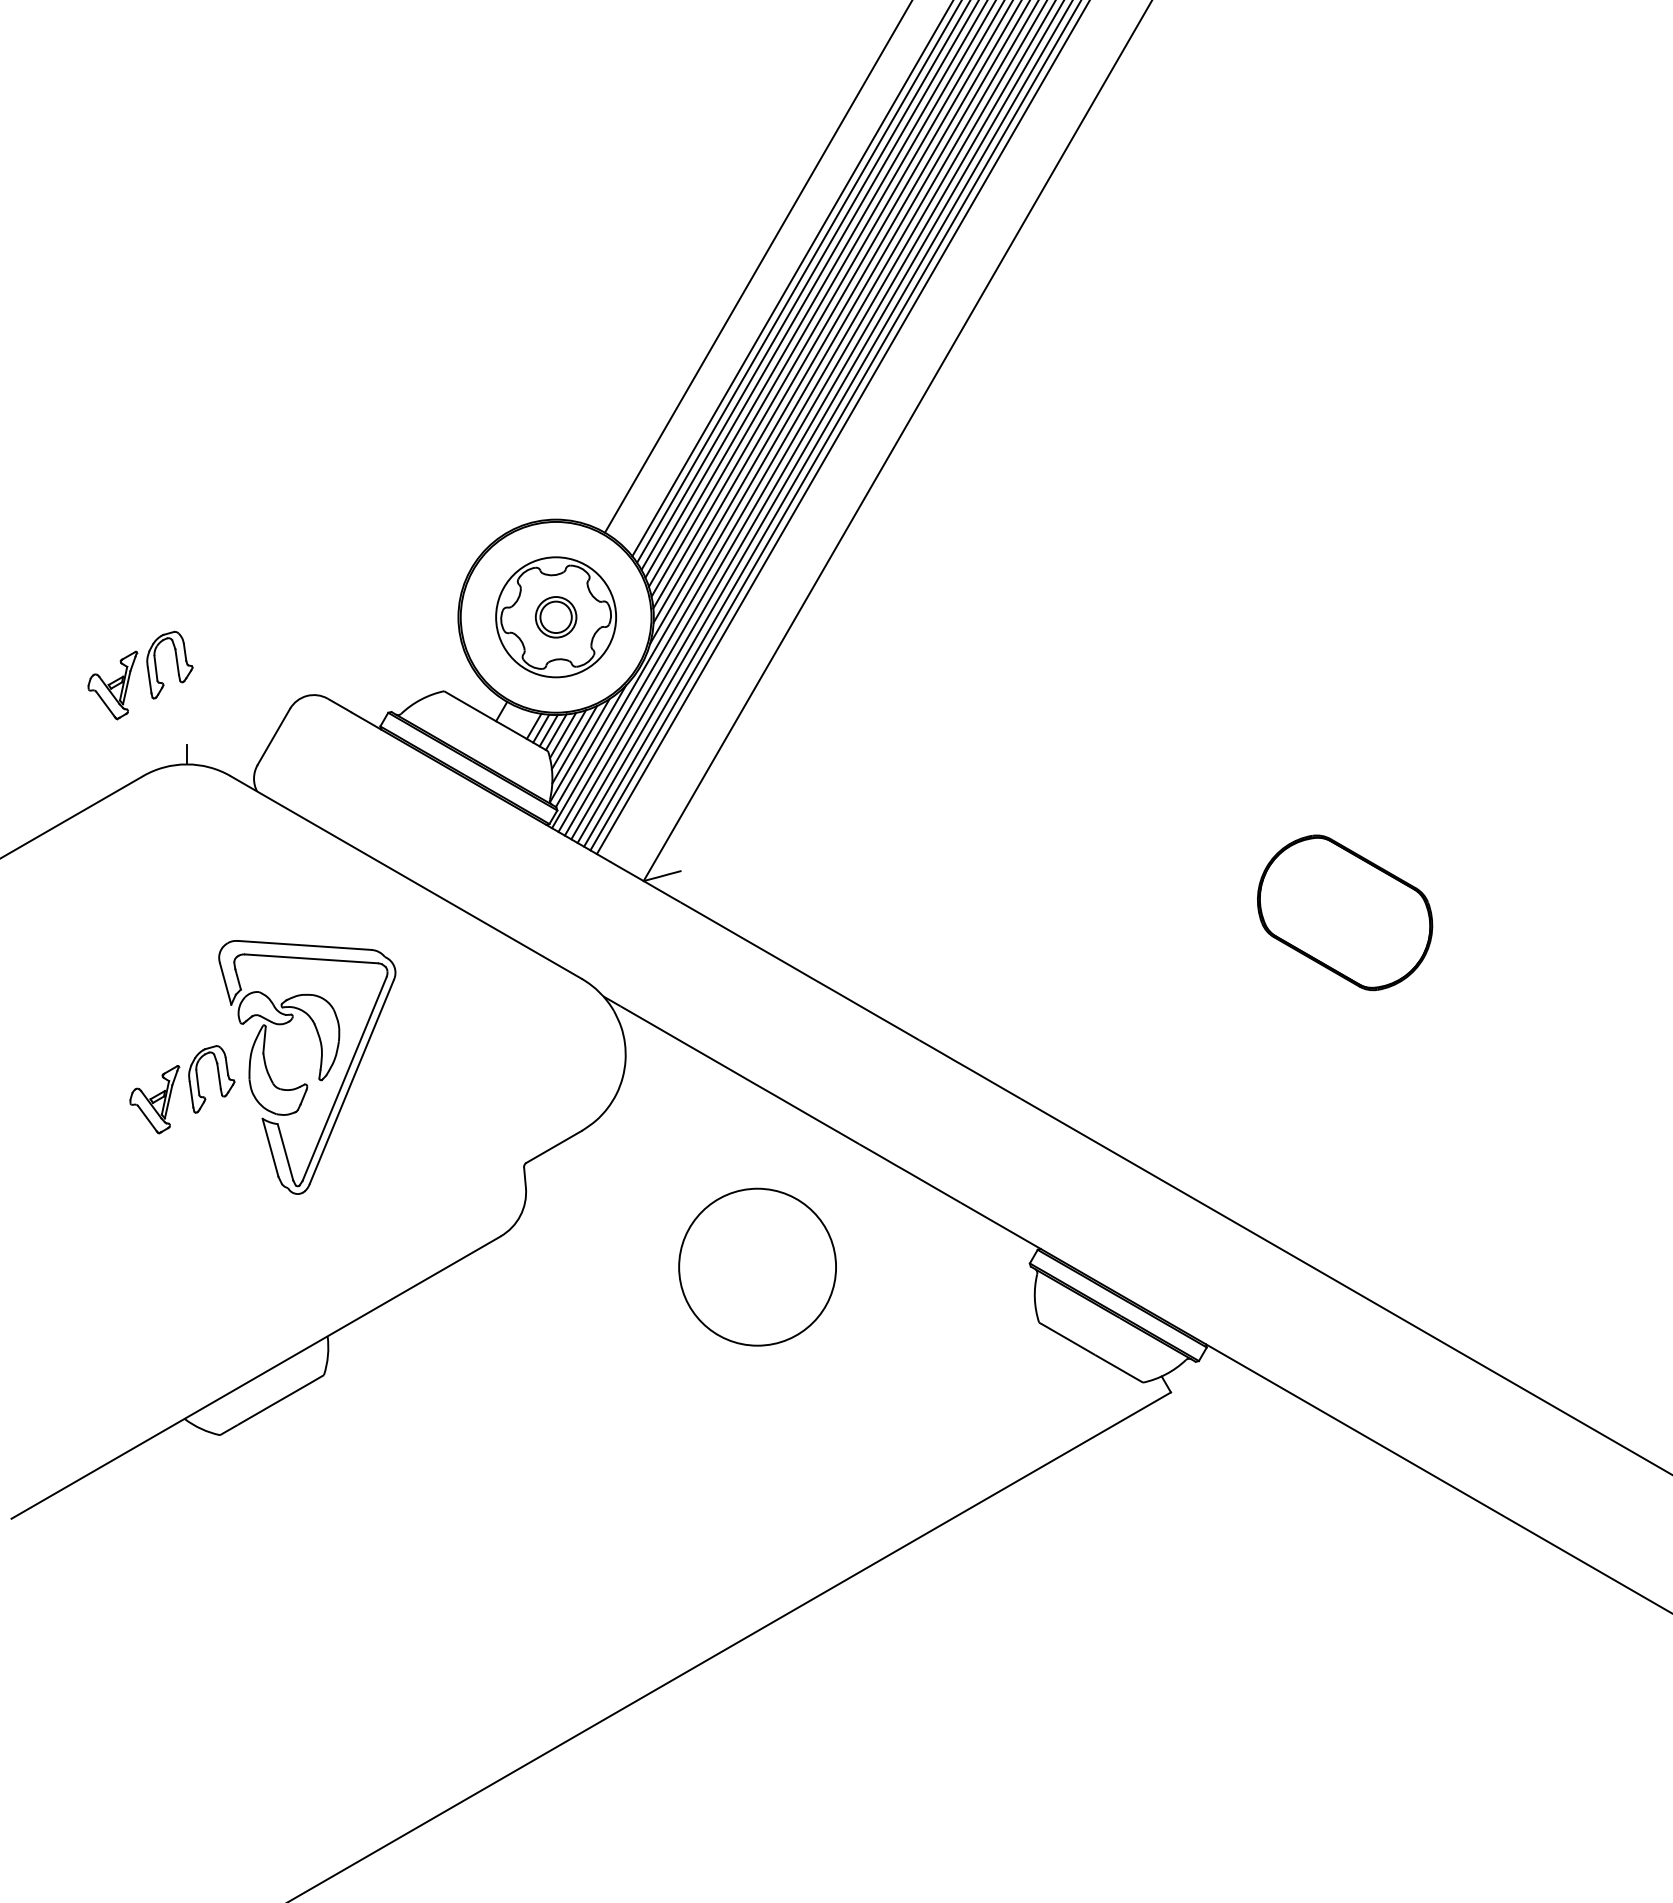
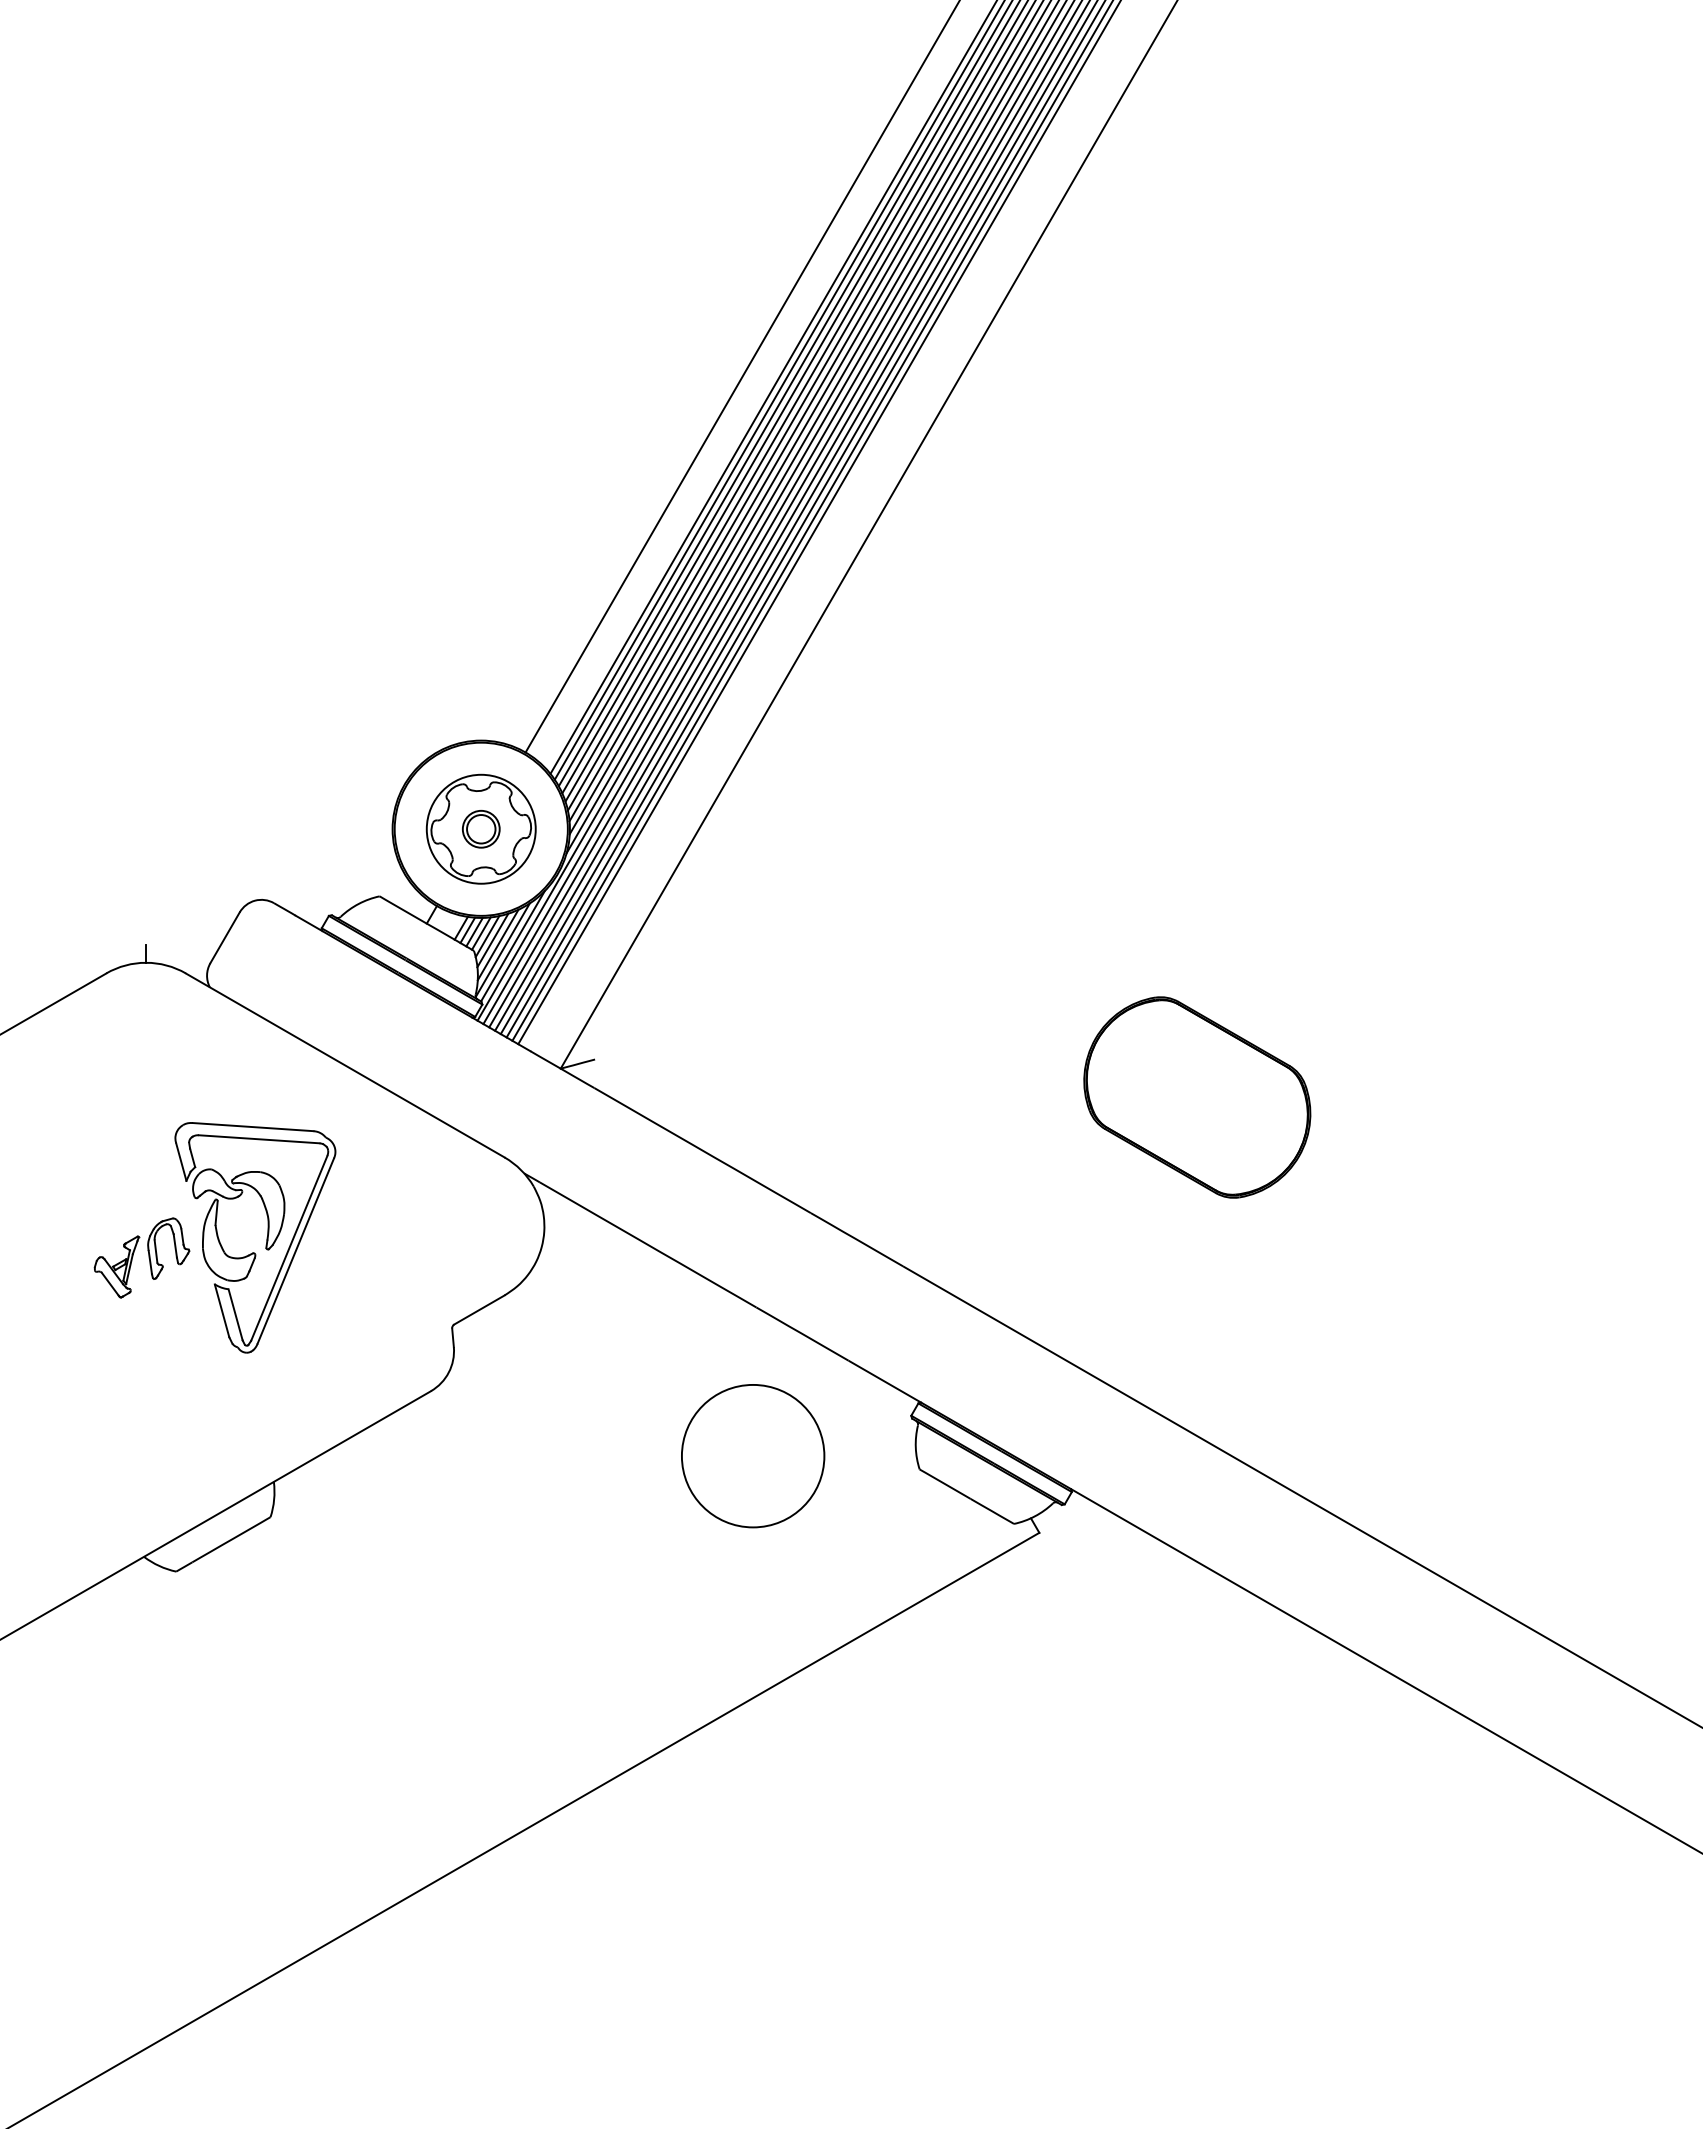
part: (147, 674) -> (110, 881), removed
part: (1345, 912) -> (1197, 1097), size x1.43
circle: (757, 1267) -> (753, 1456), moved

